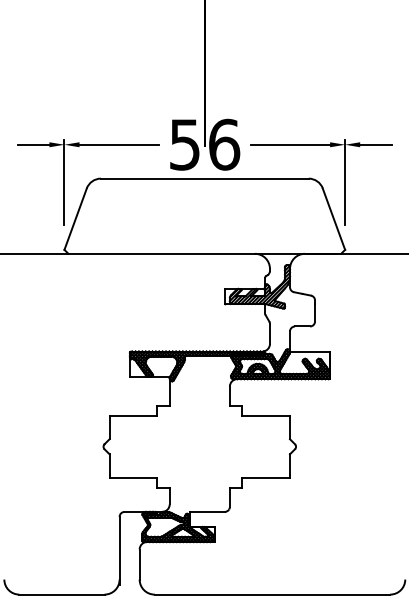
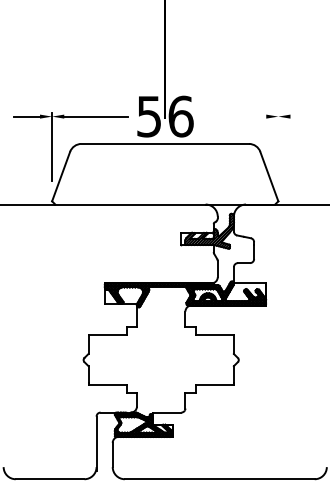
line: (290, 144) -> (234, 116), removed
line: (375, 144) -> (302, 116), removed
line: (345, 181) -> (278, 146), removed

